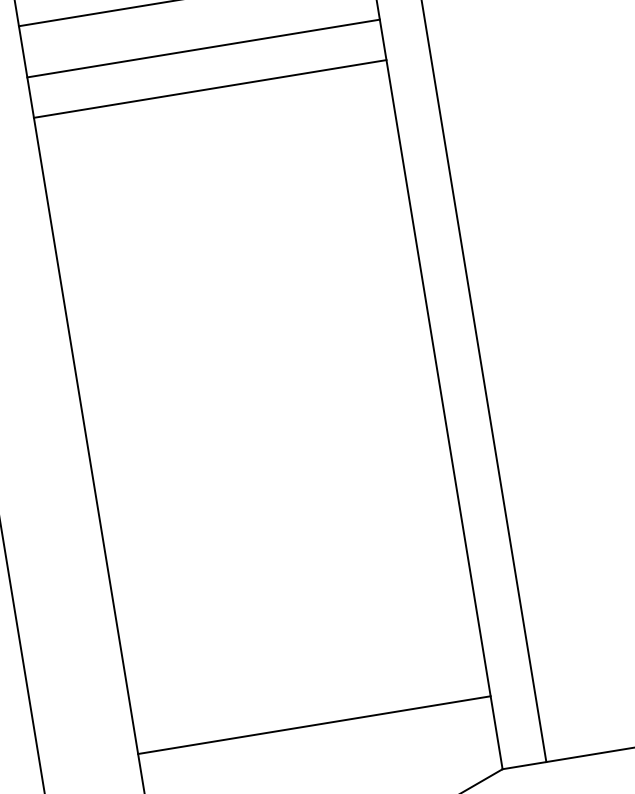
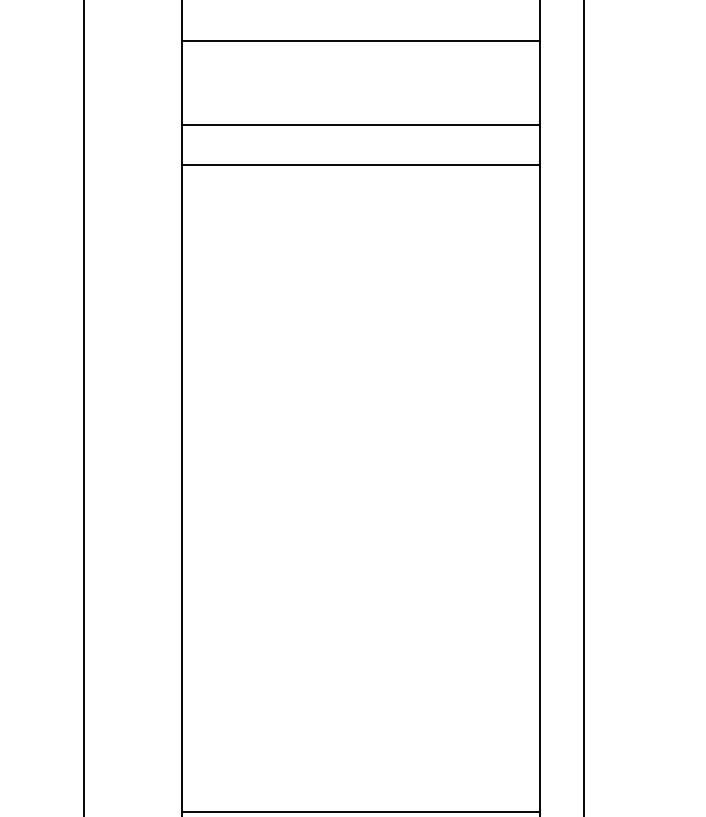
line: (203, 48) -> (360, 125), moved
line: (209, 89) -> (360, 165), moved
line: (313, 724) -> (360, 811), moved

